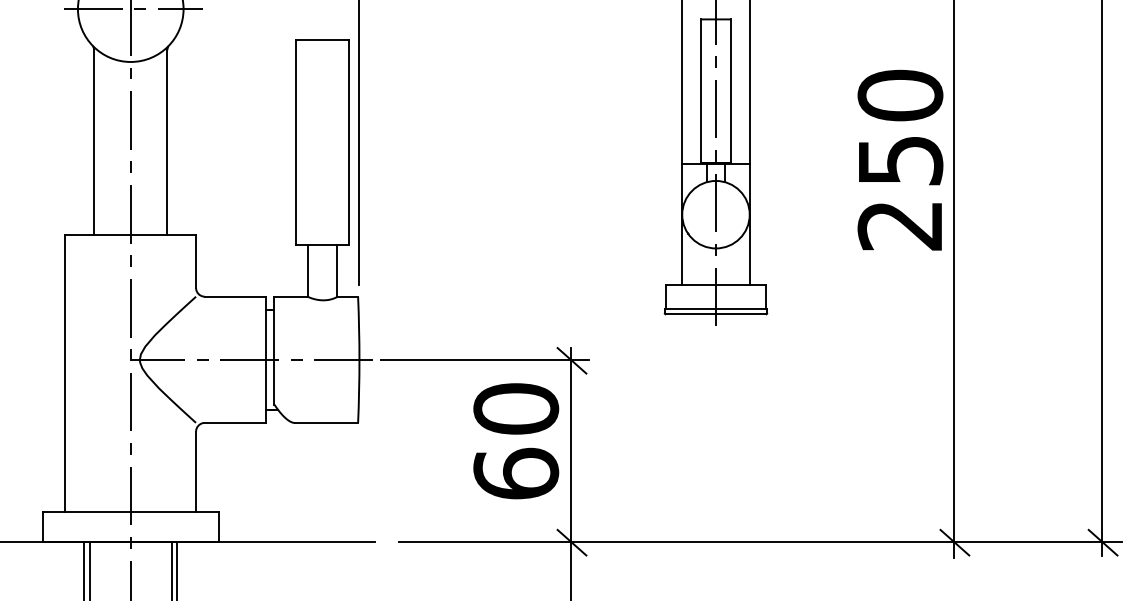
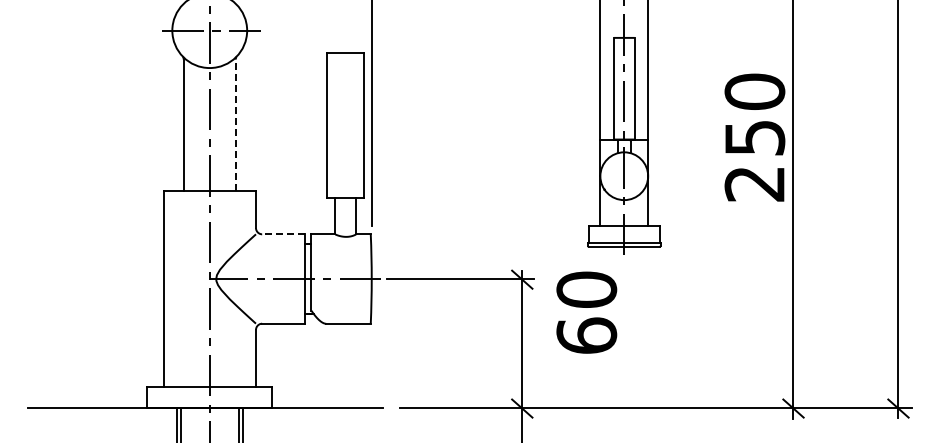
line: (167, 143) -> (235, 125), solid -> dashed
line: (234, 296) -> (283, 234), solid -> dashed
text: (515, 440) -> (586, 312), moved

